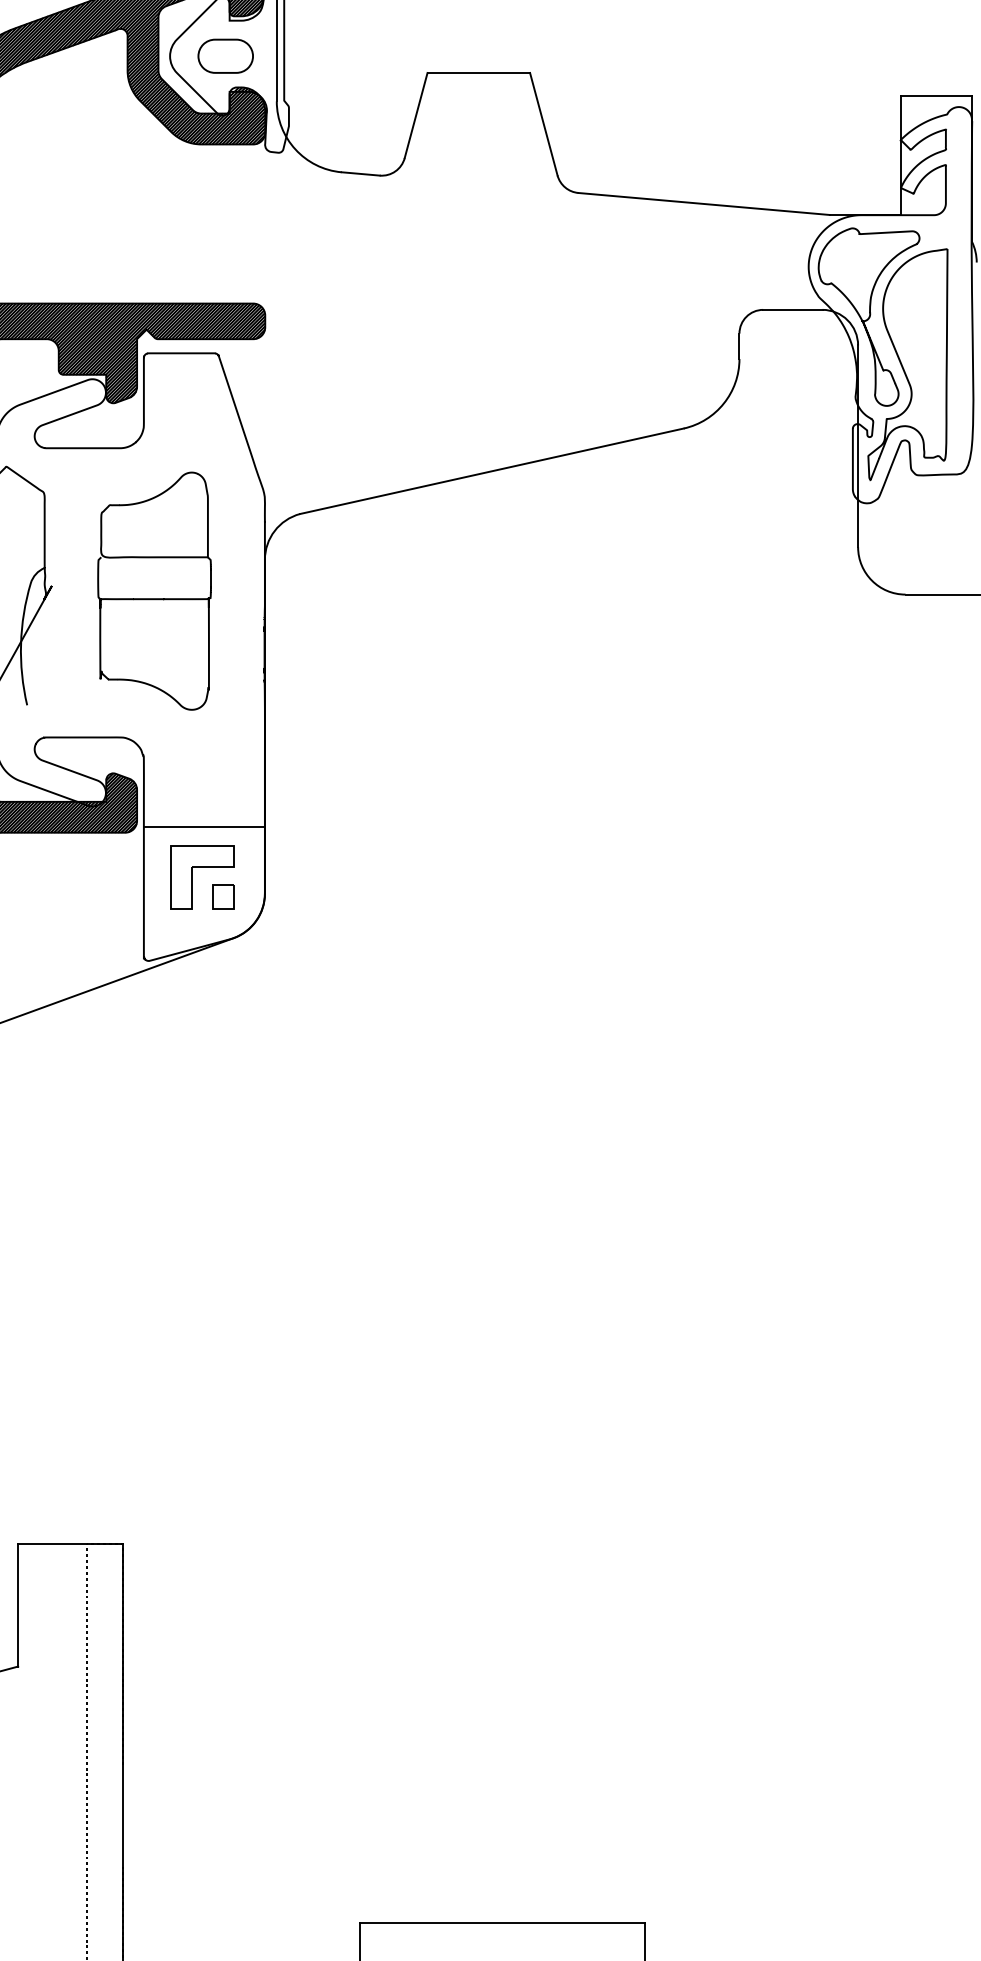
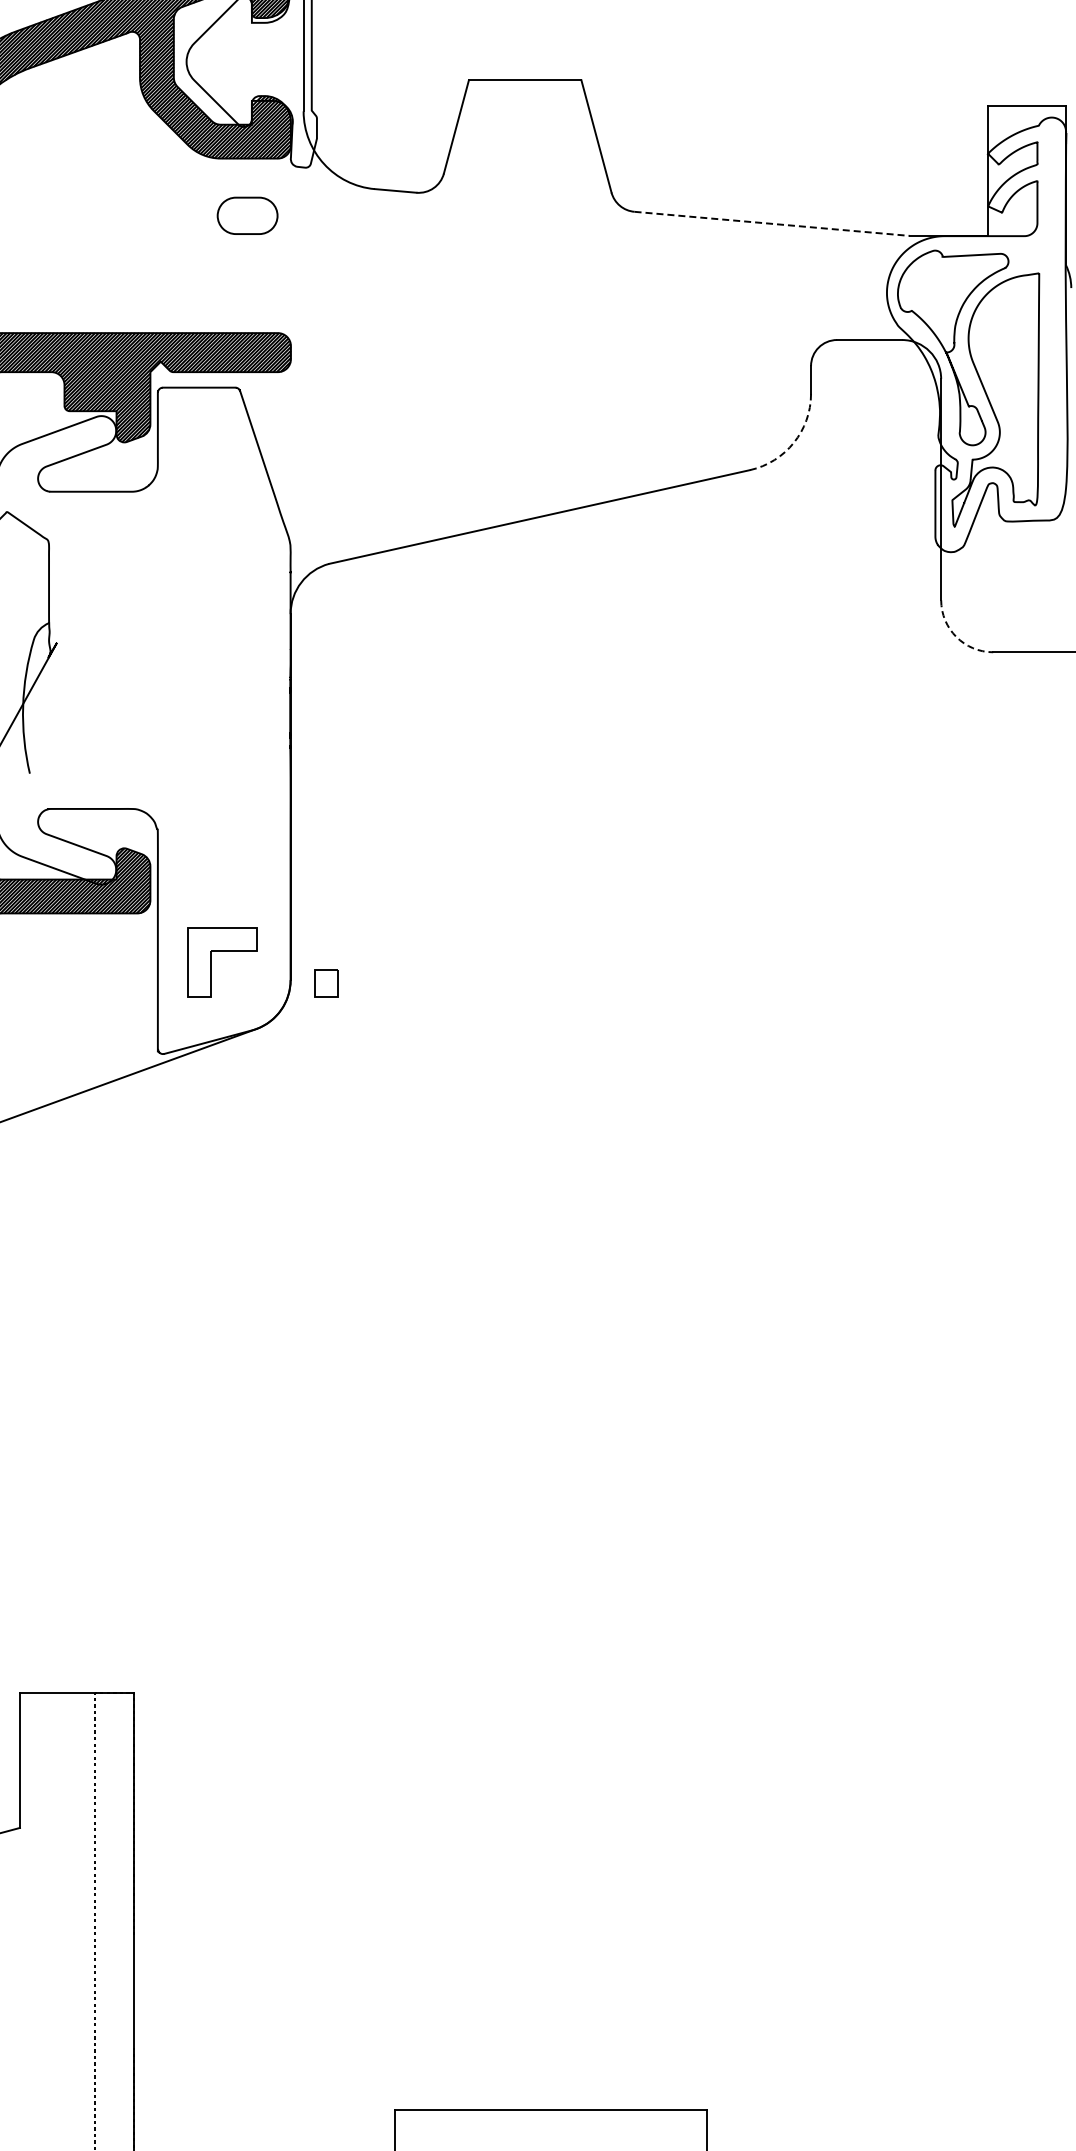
part: (225, 55) -> (247, 215), moved
line: (704, 203) -> (772, 223), solid -> dashed
arc: (723, 403) -> (793, 442), solid -> dashed
arc: (872, 581) -> (956, 637), solid -> dashed
part: (154, 591) -> (169, 648), removed
line: (204, 826) -> (224, 906), removed
part: (223, 896) -> (326, 983), moved

